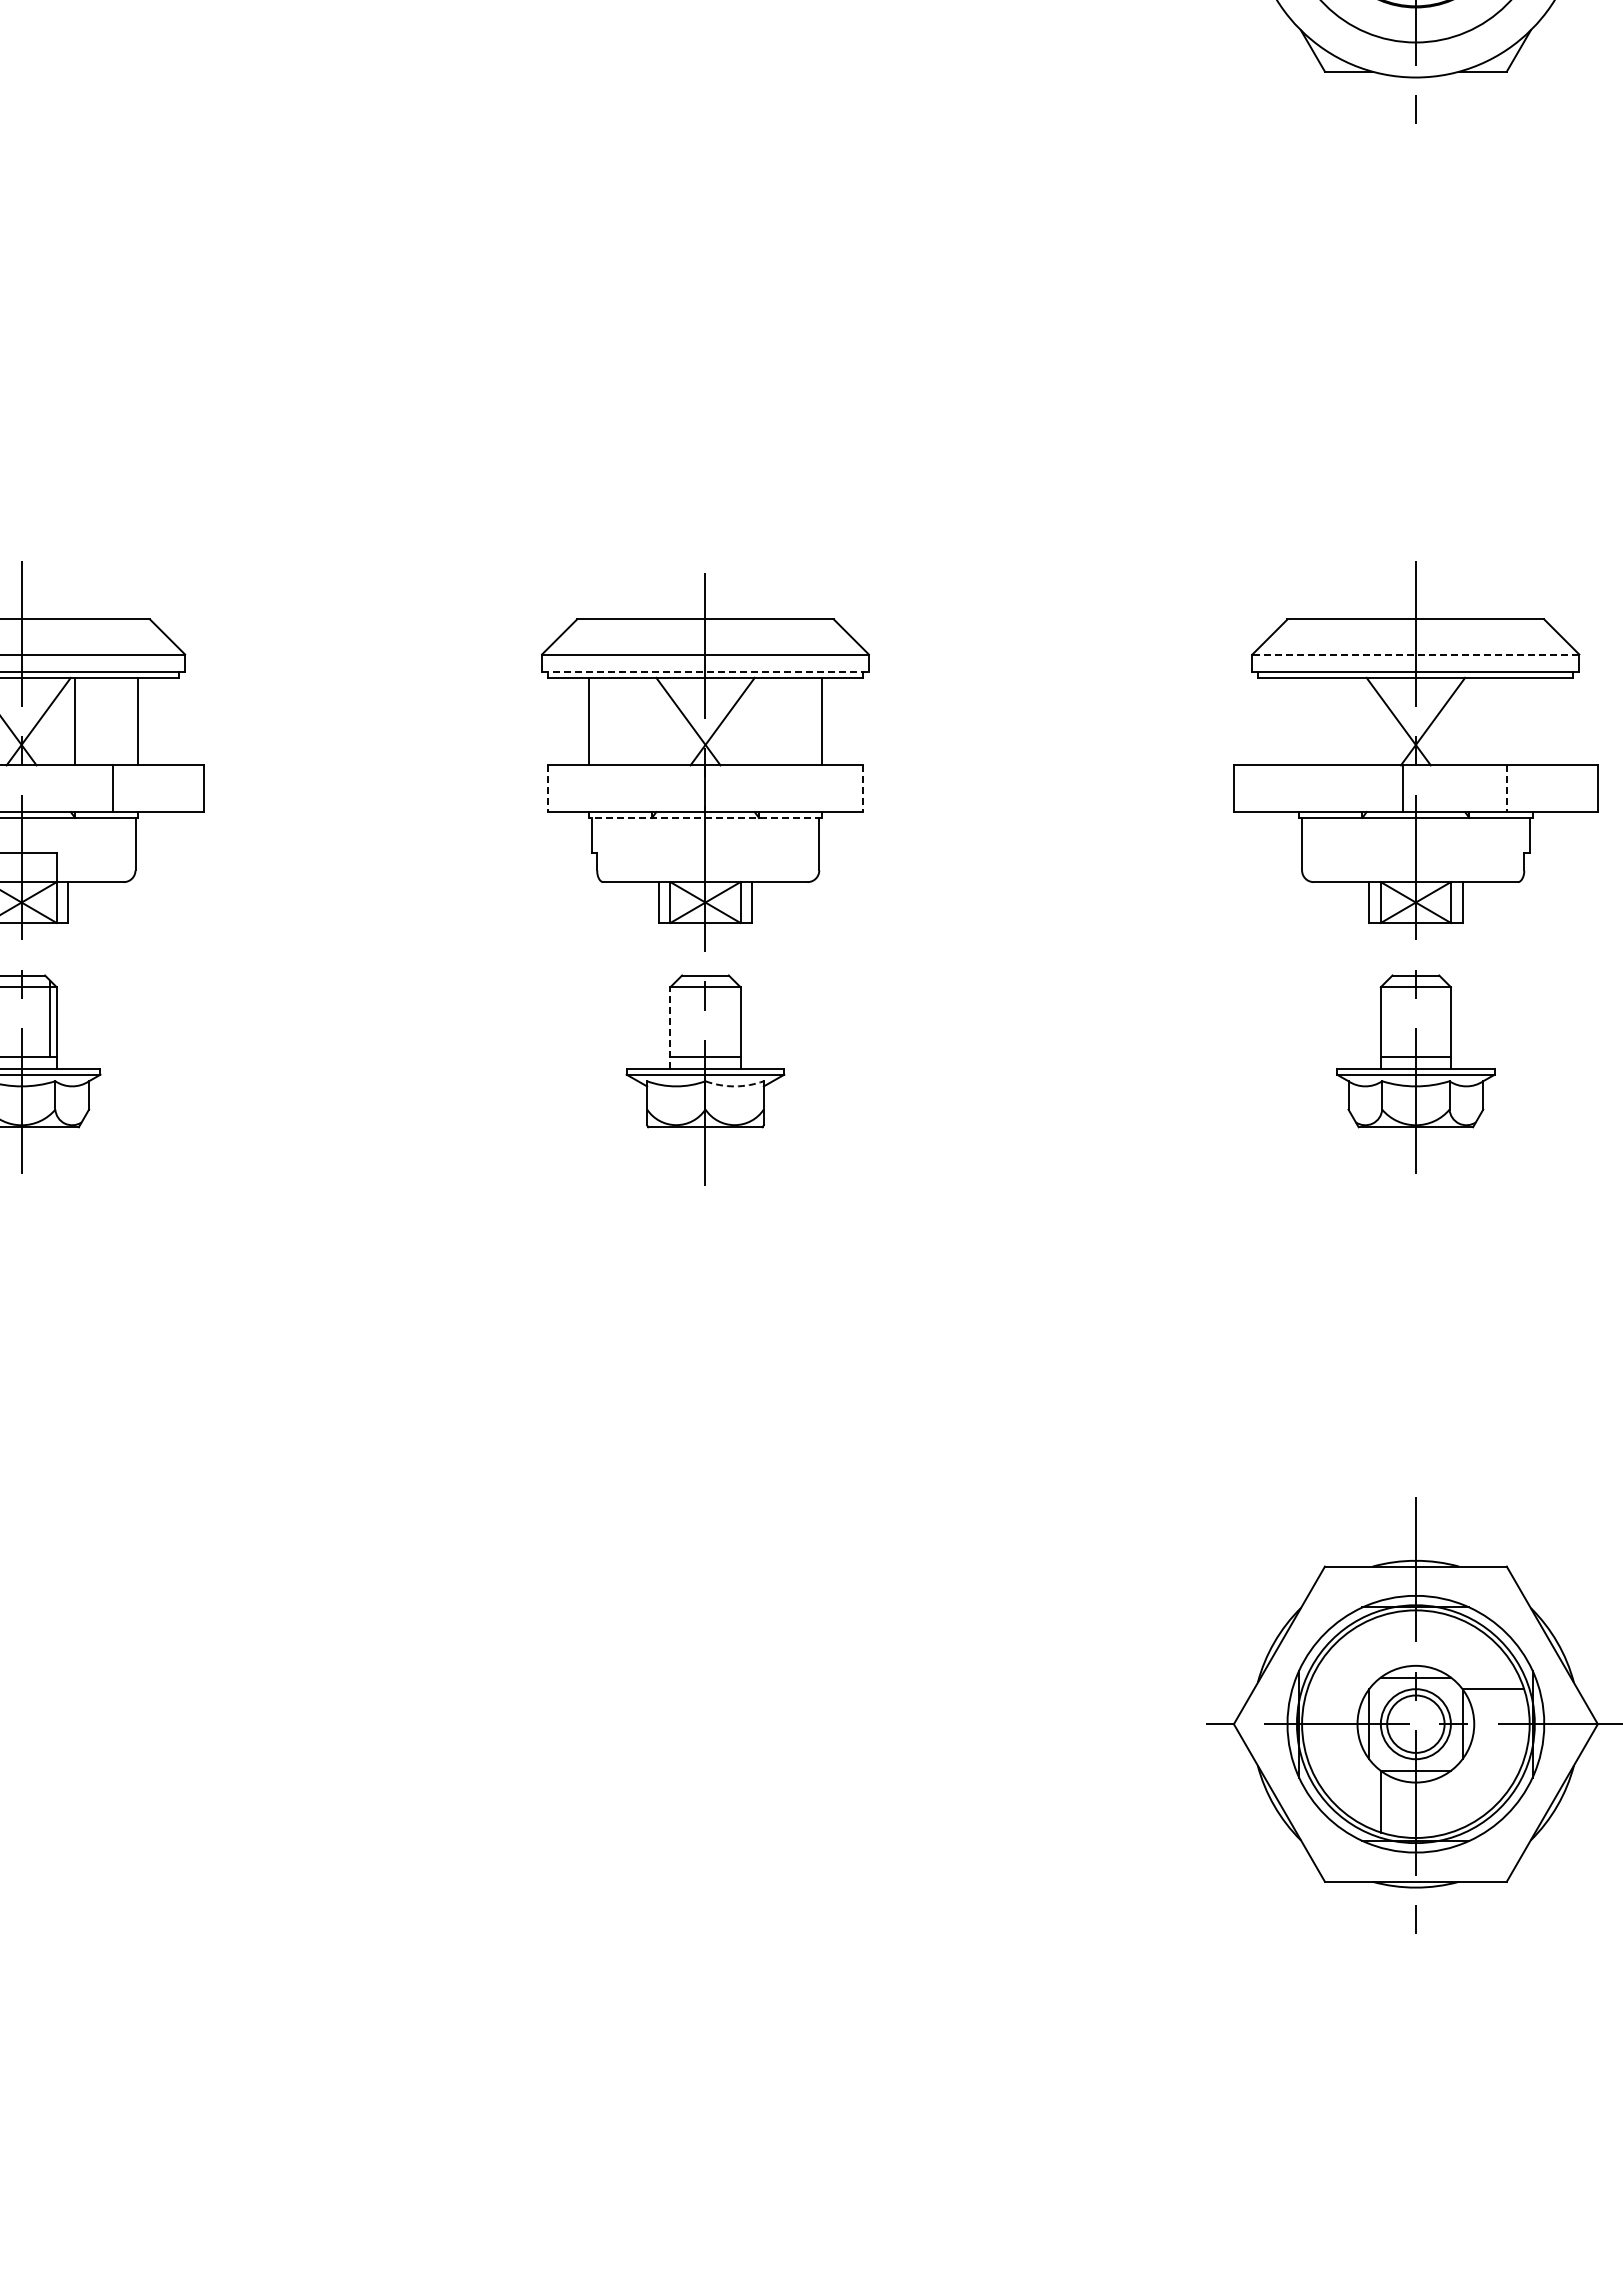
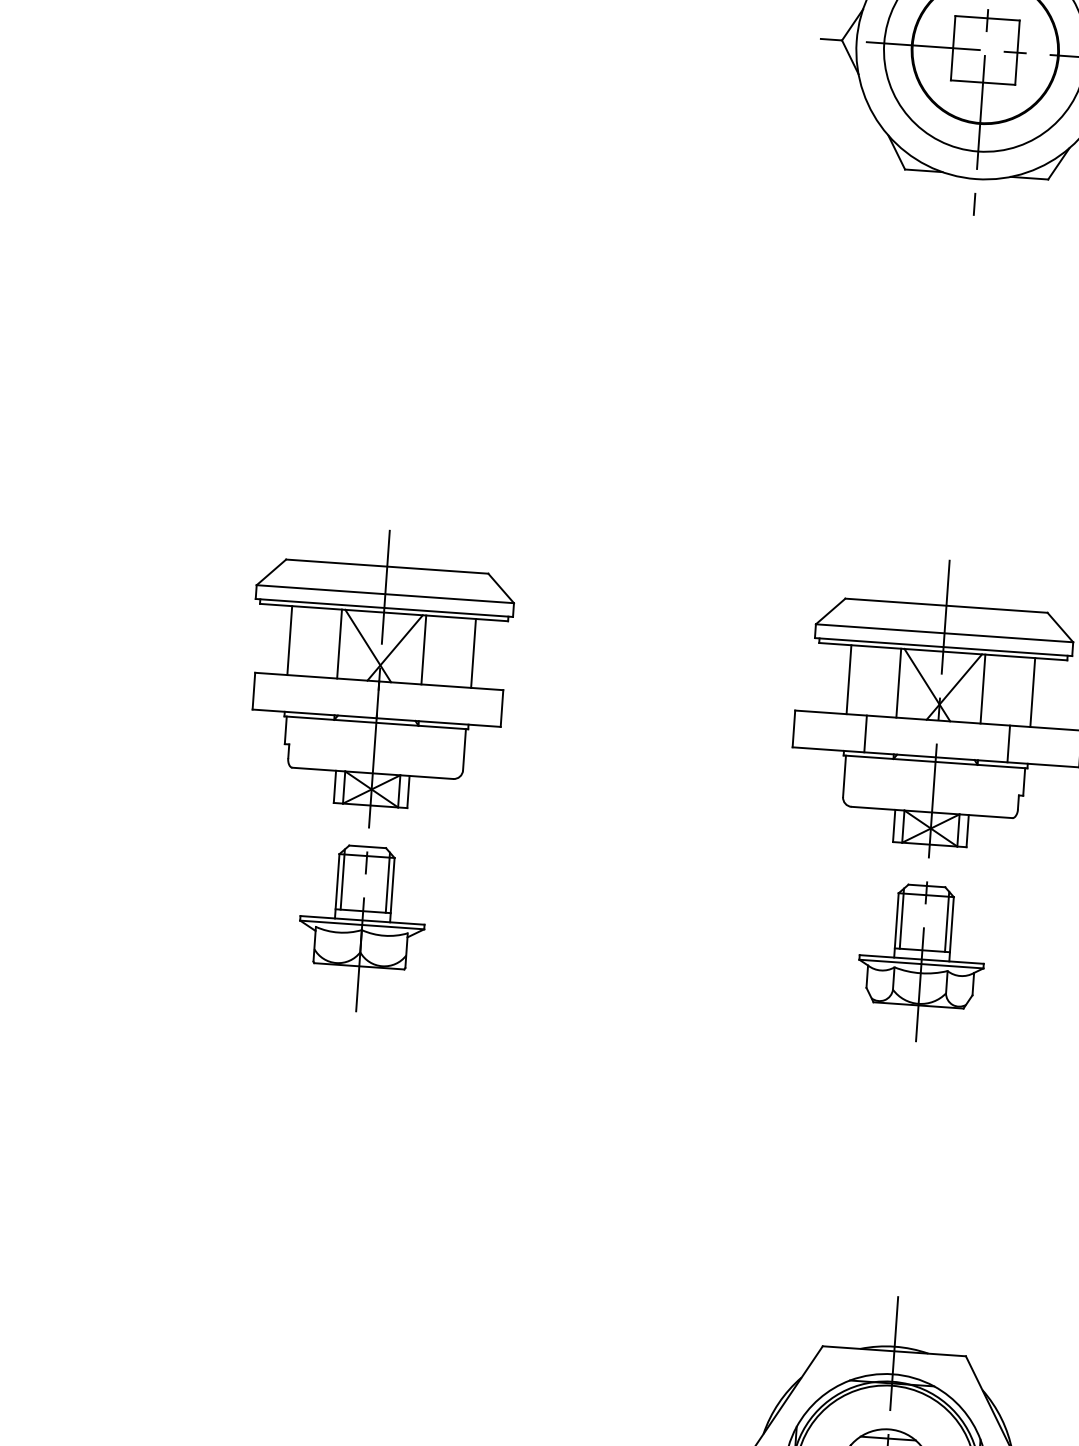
line: (1415, 654) -> (944, 633), dashed -> solid
line: (705, 672) -> (384, 608), dashed -> solid
line: (652, 721) -> (339, 644), added
line: (759, 721) -> (424, 649), added
line: (1299, 721) -> (849, 679), added
line: (1362, 721) -> (898, 683), added
line: (1469, 721) -> (983, 688), added
line: (1532, 721) -> (1032, 692), added
line: (1402, 788) -> (865, 733), moved
line: (547, 789) -> (253, 691), dashed -> solid
line: (863, 789) -> (502, 709), dashed -> solid
line: (1506, 789) -> (1008, 744), dashed -> solid
line: (705, 817) -> (376, 722), dashed -> solid
line: (676, 1018) -> (342, 879), added
line: (734, 1018) -> (388, 882), added
line: (1387, 1018) -> (902, 918), added
line: (1444, 1018) -> (947, 921), added
line: (670, 1028) -> (337, 886), dashed -> solid
arc: (734, 1086) -> (384, 935), dashed -> solid

